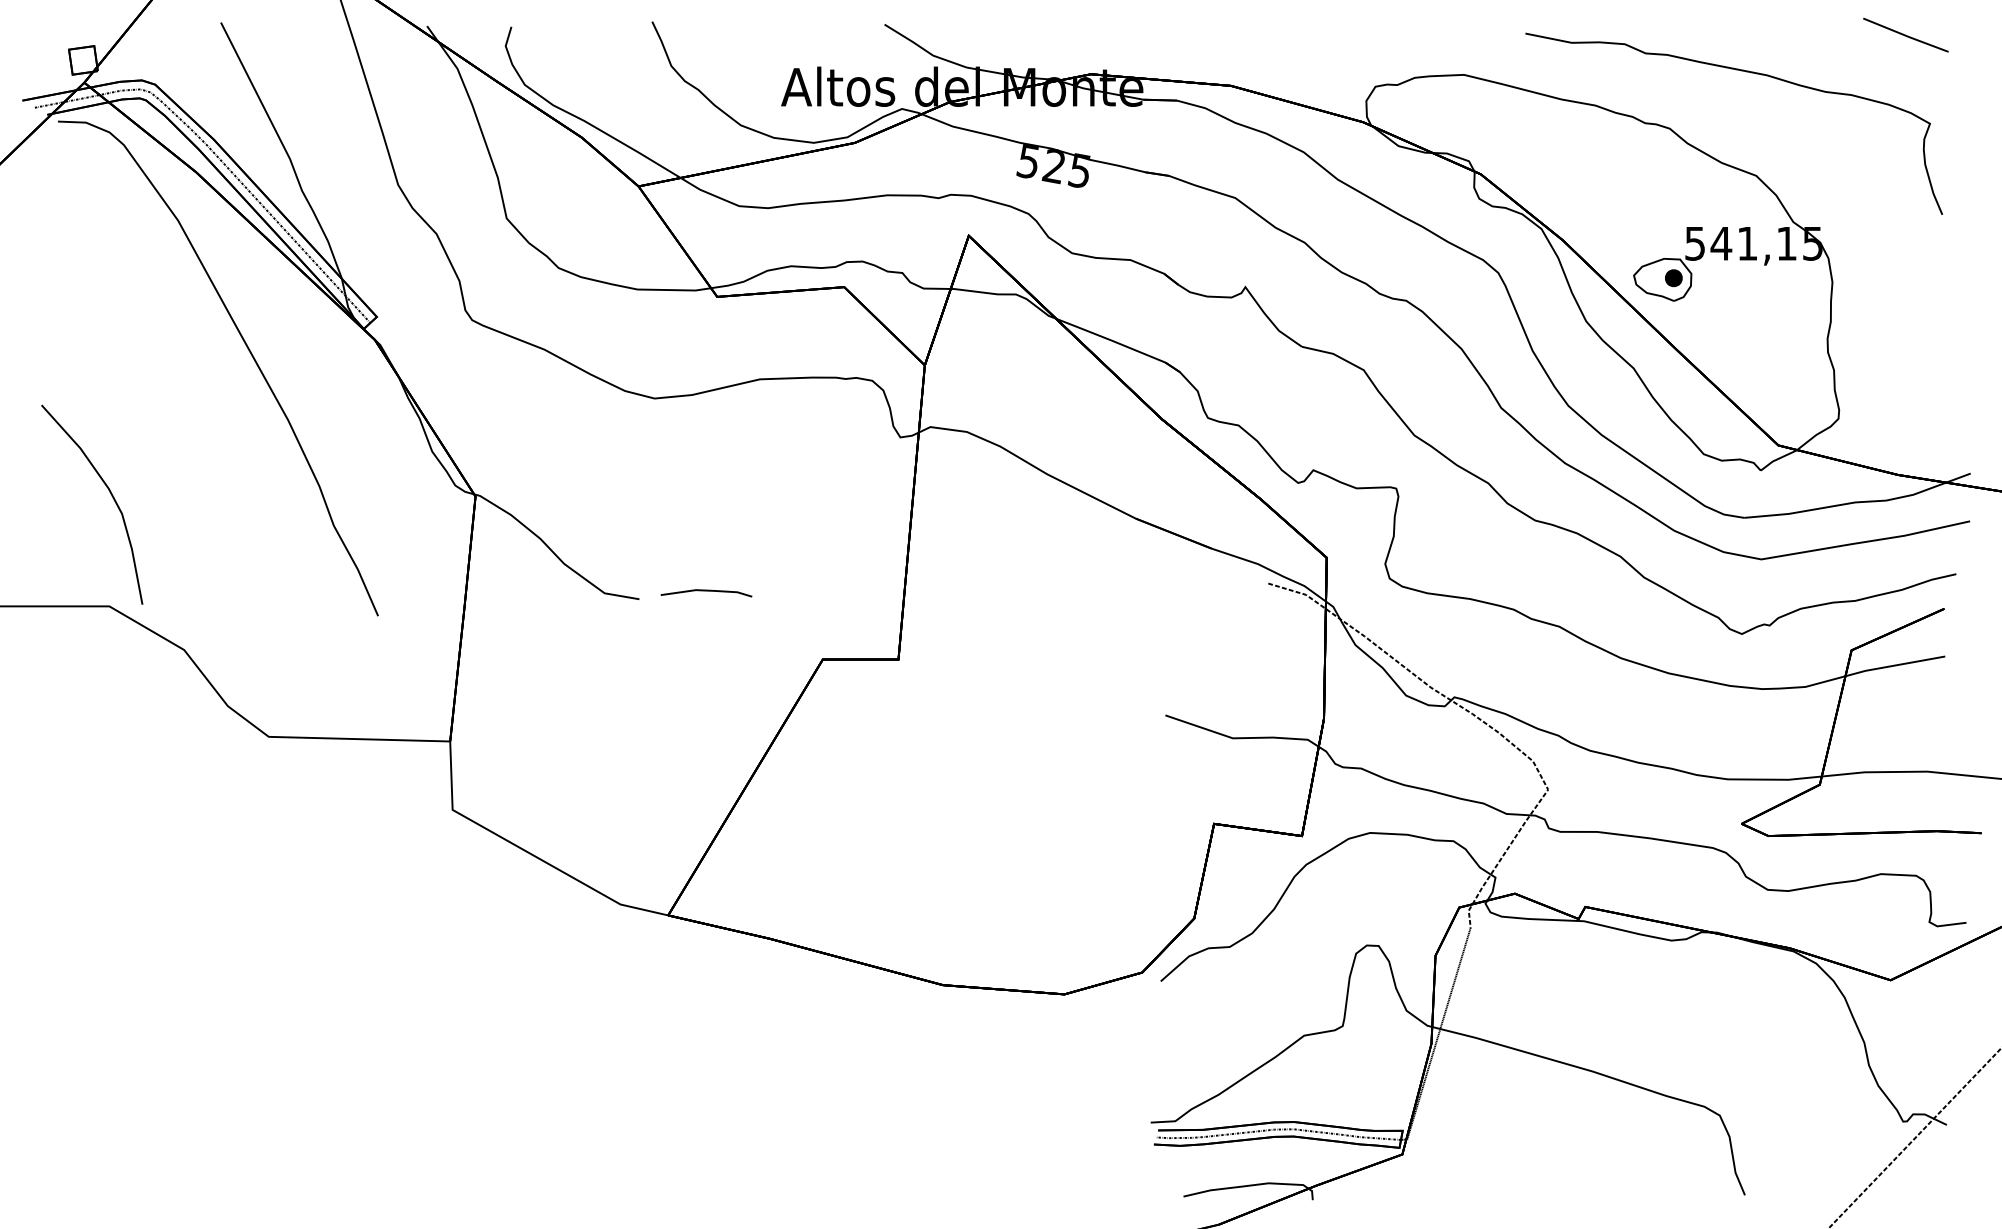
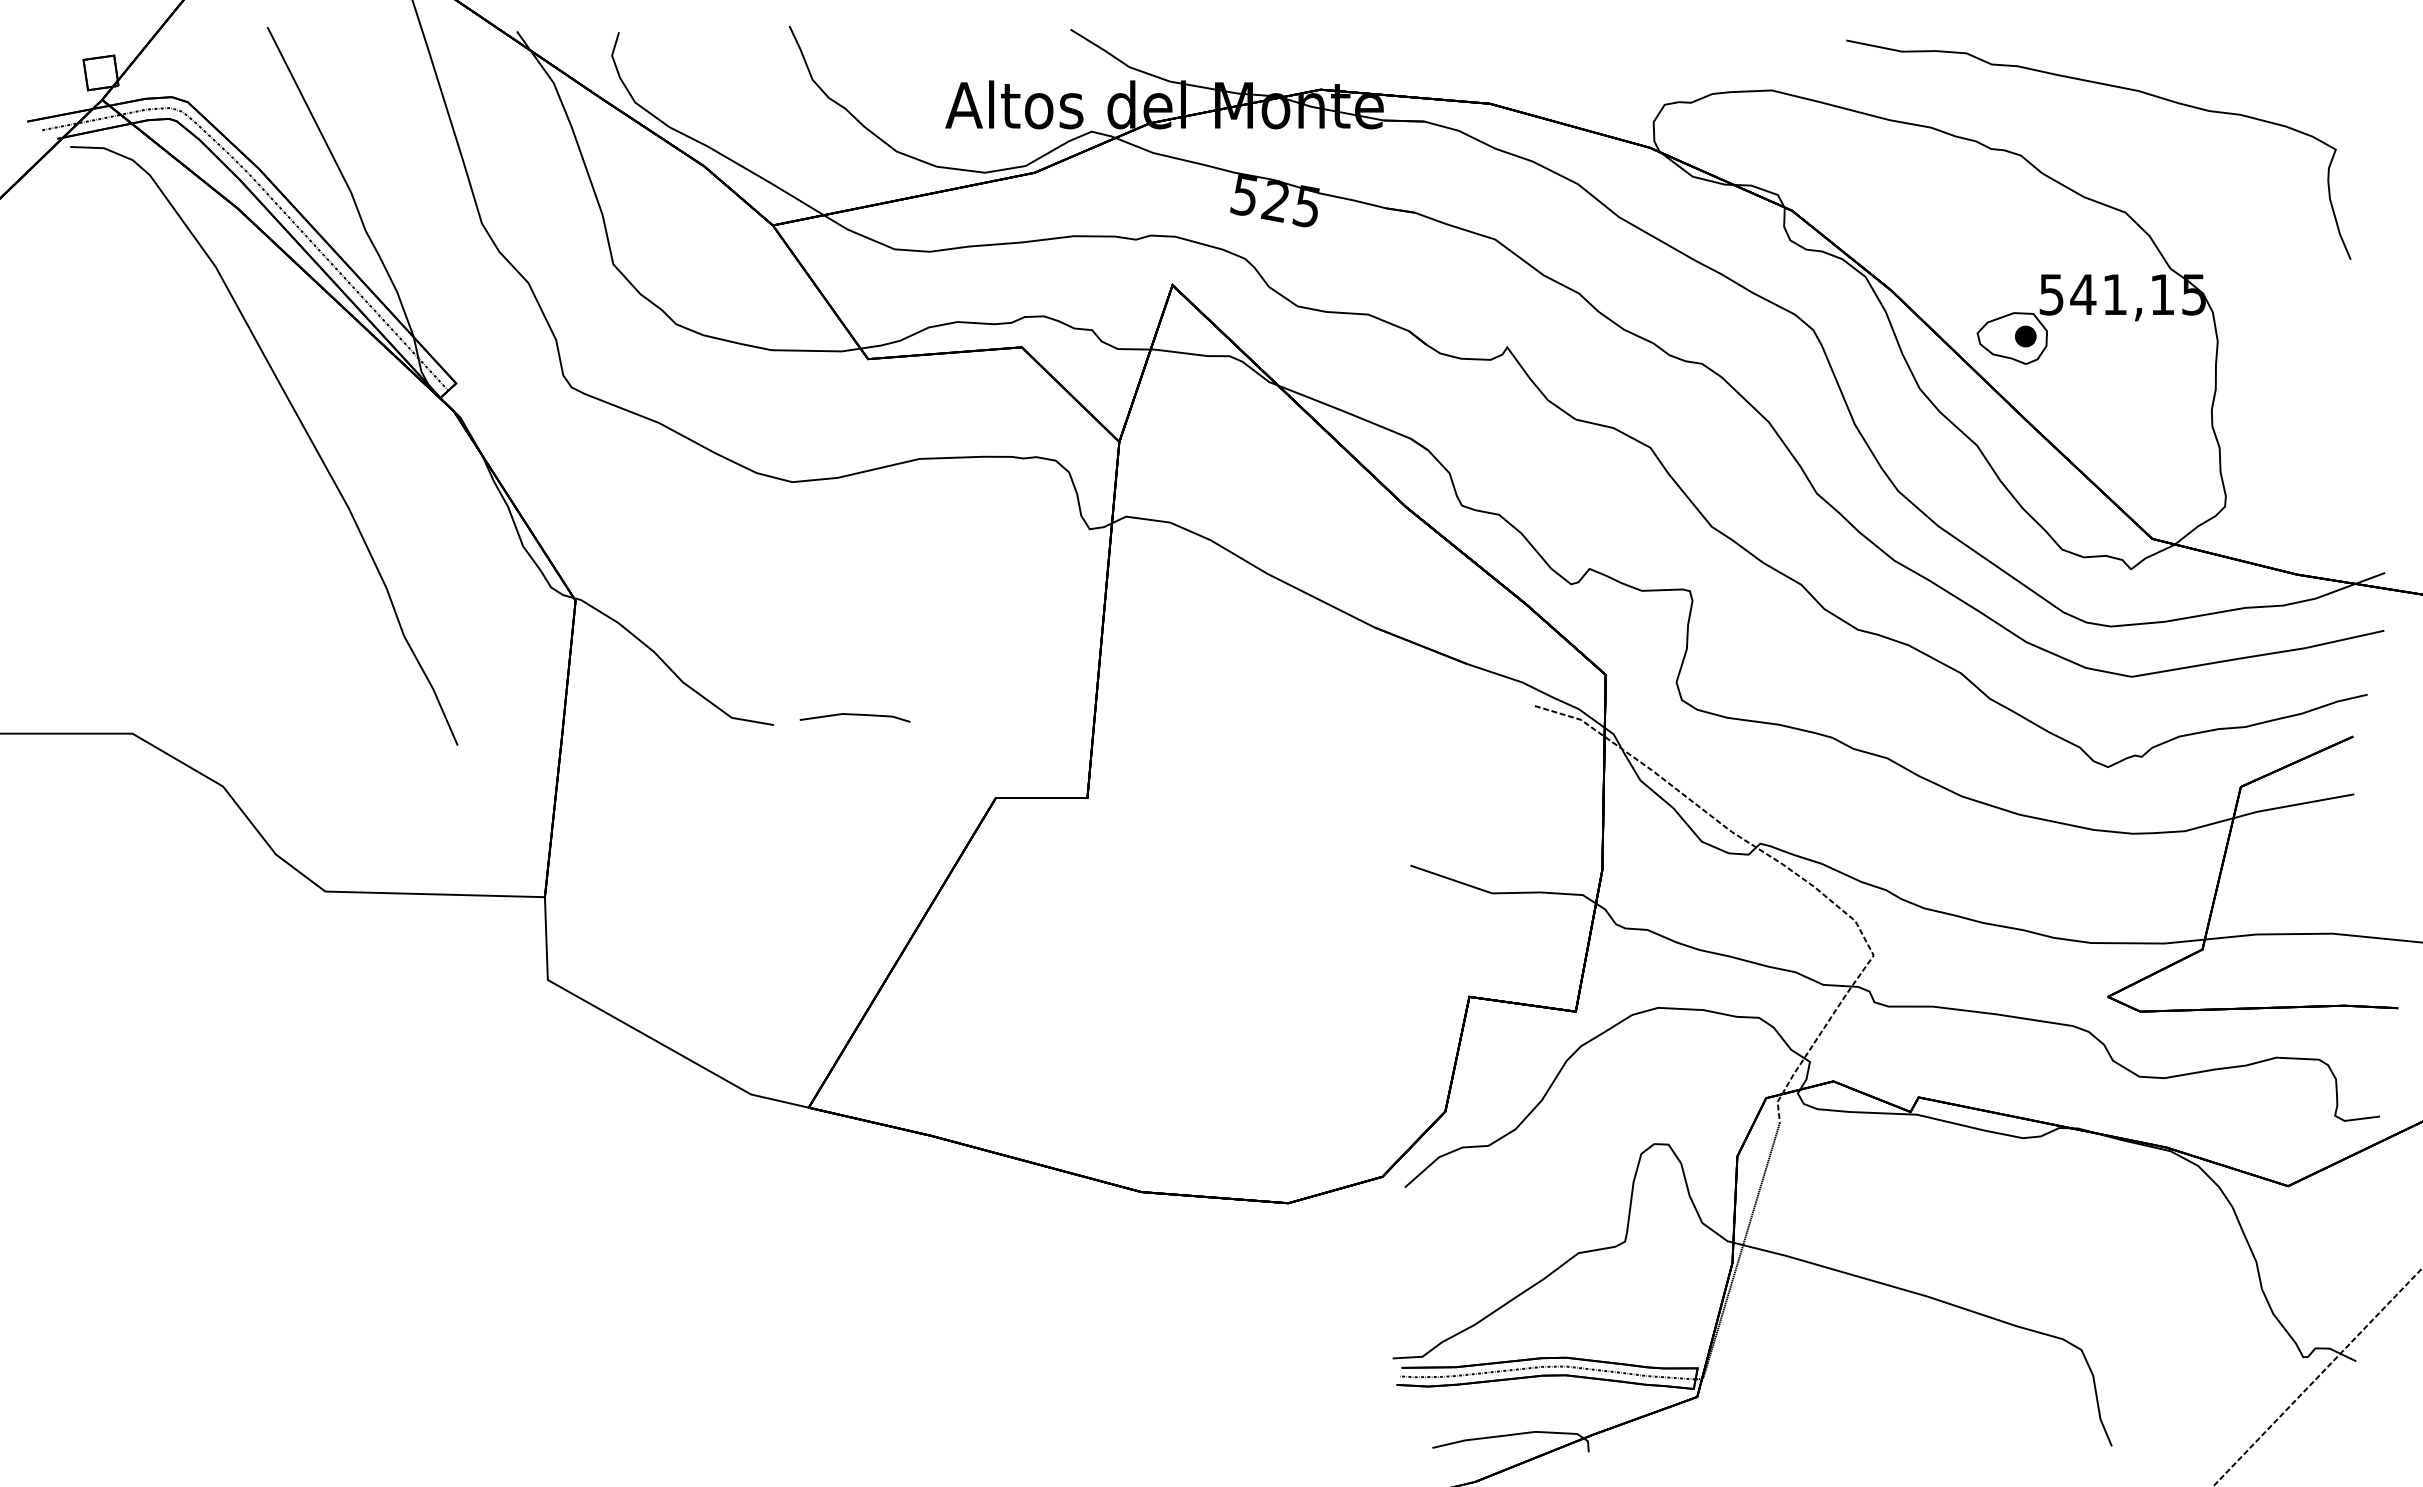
line: (1905, 35) -> (2306, 42), removed
part: (110, 493) -> (133, 597), removed

